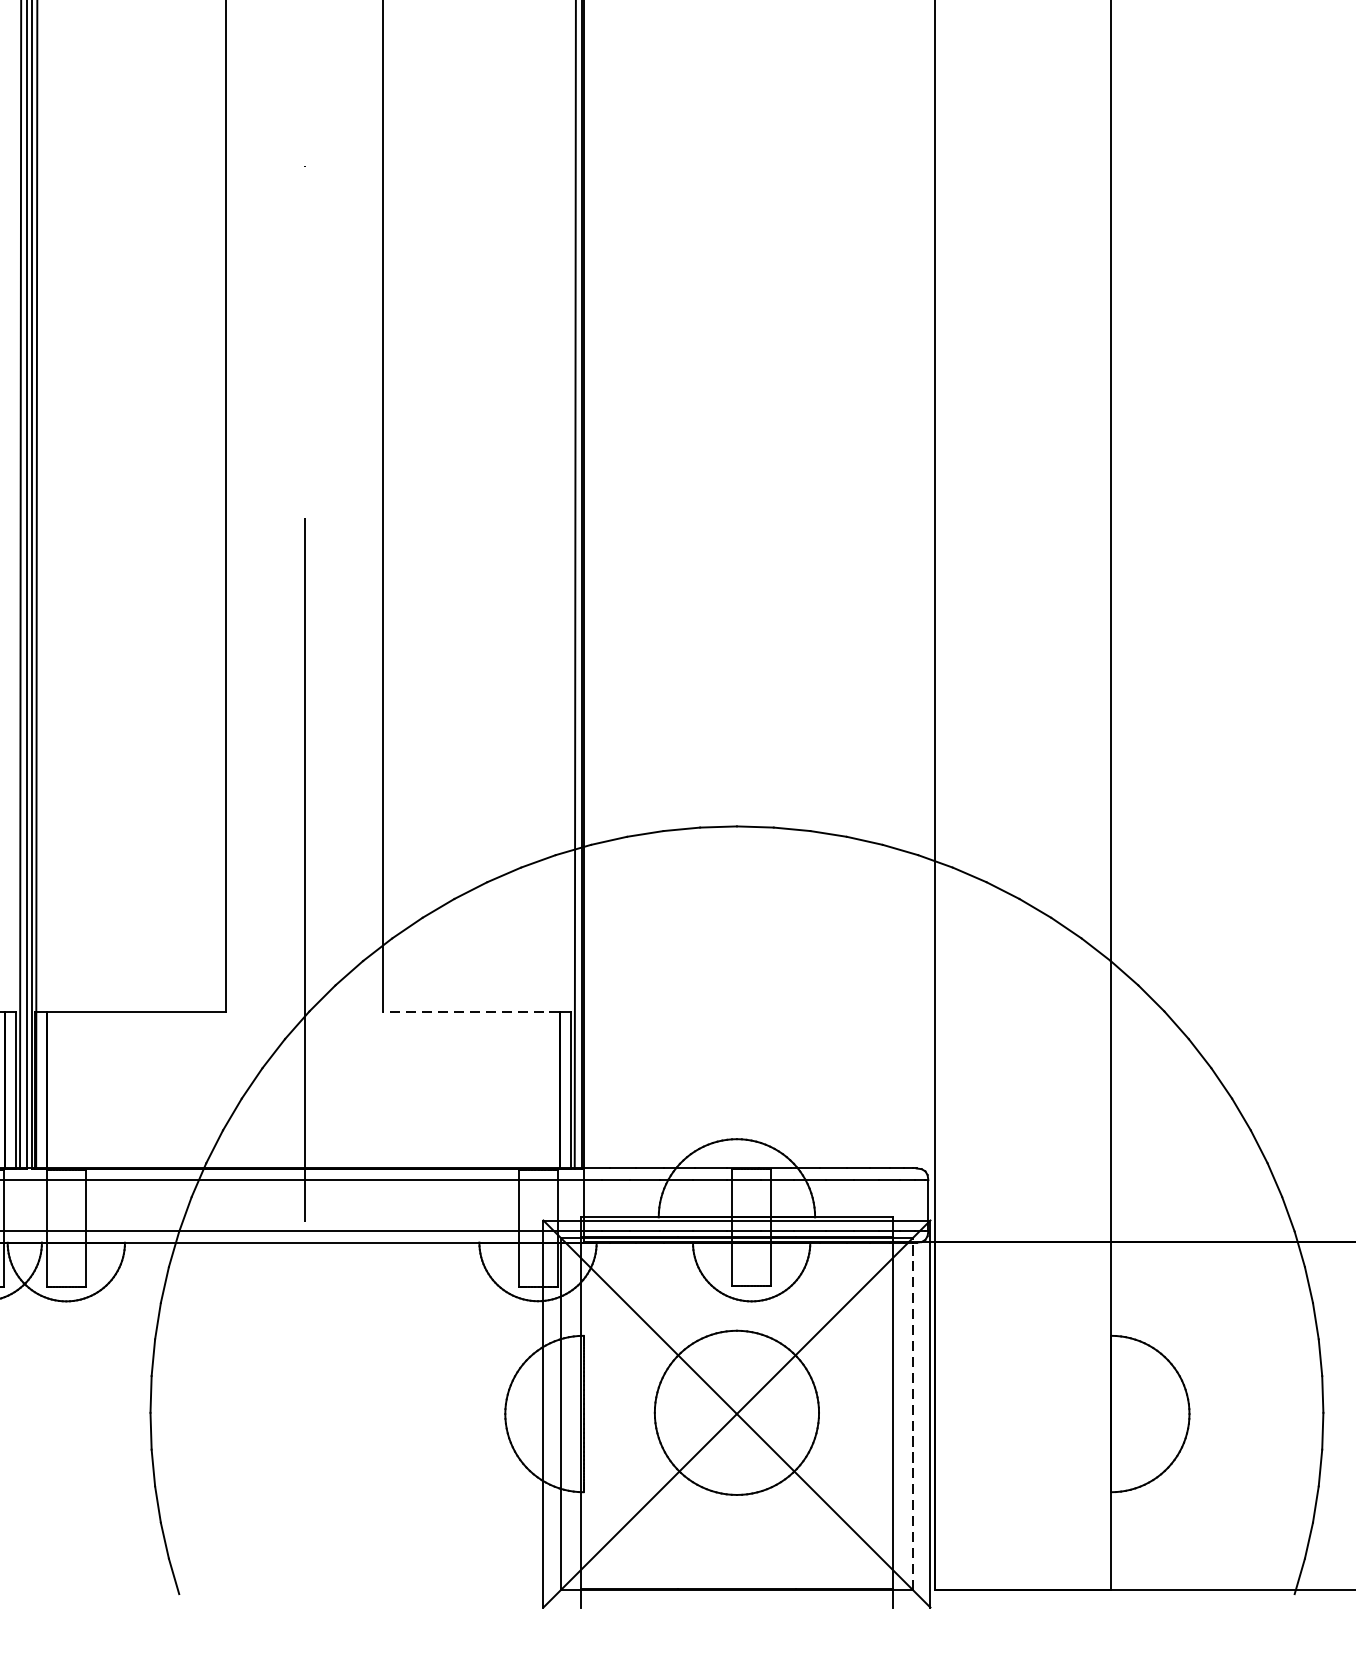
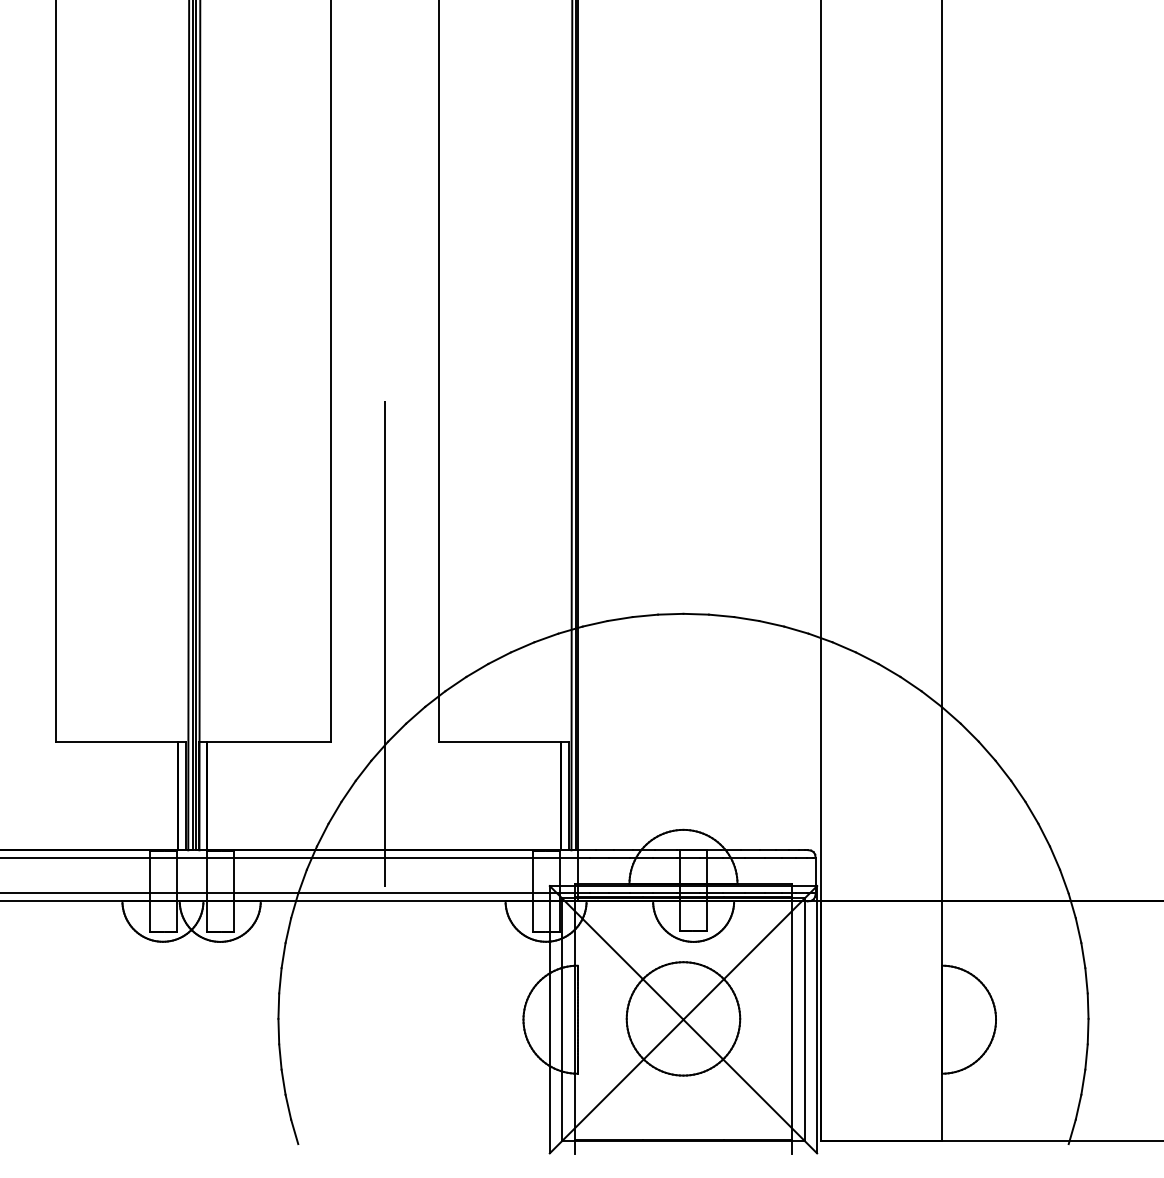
line: (470, 1012) -> (499, 742), dashed -> solid
line: (913, 1413) -> (805, 1019), dashed -> solid

